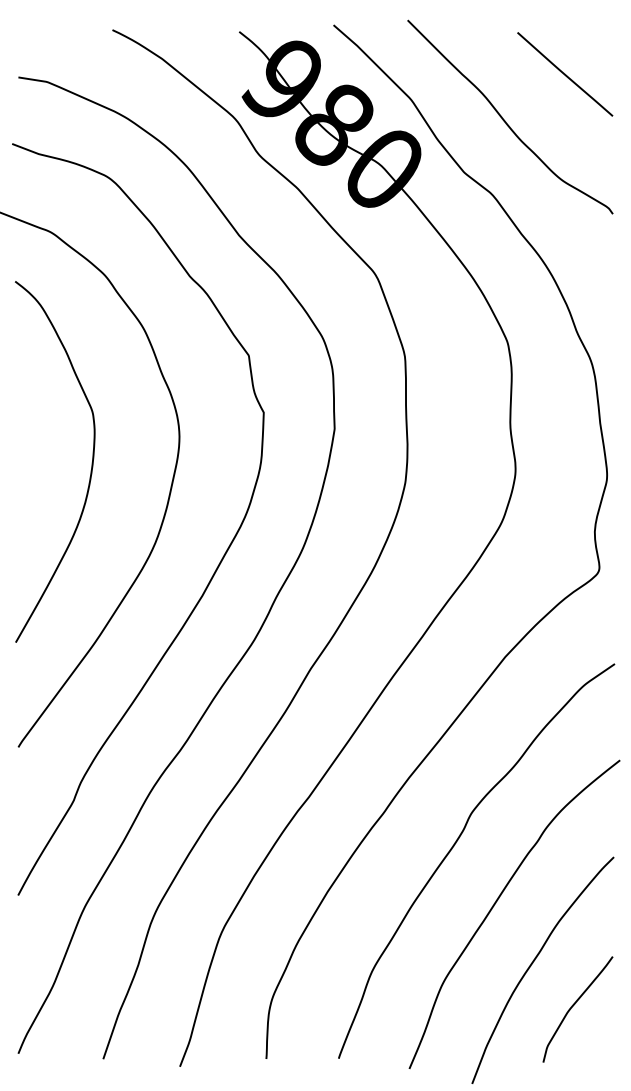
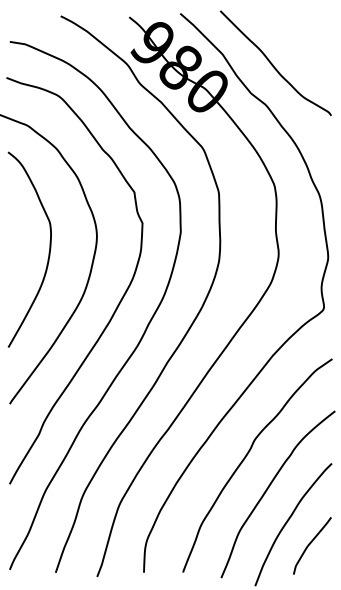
line: (565, 74) -> (305, 40), removed

